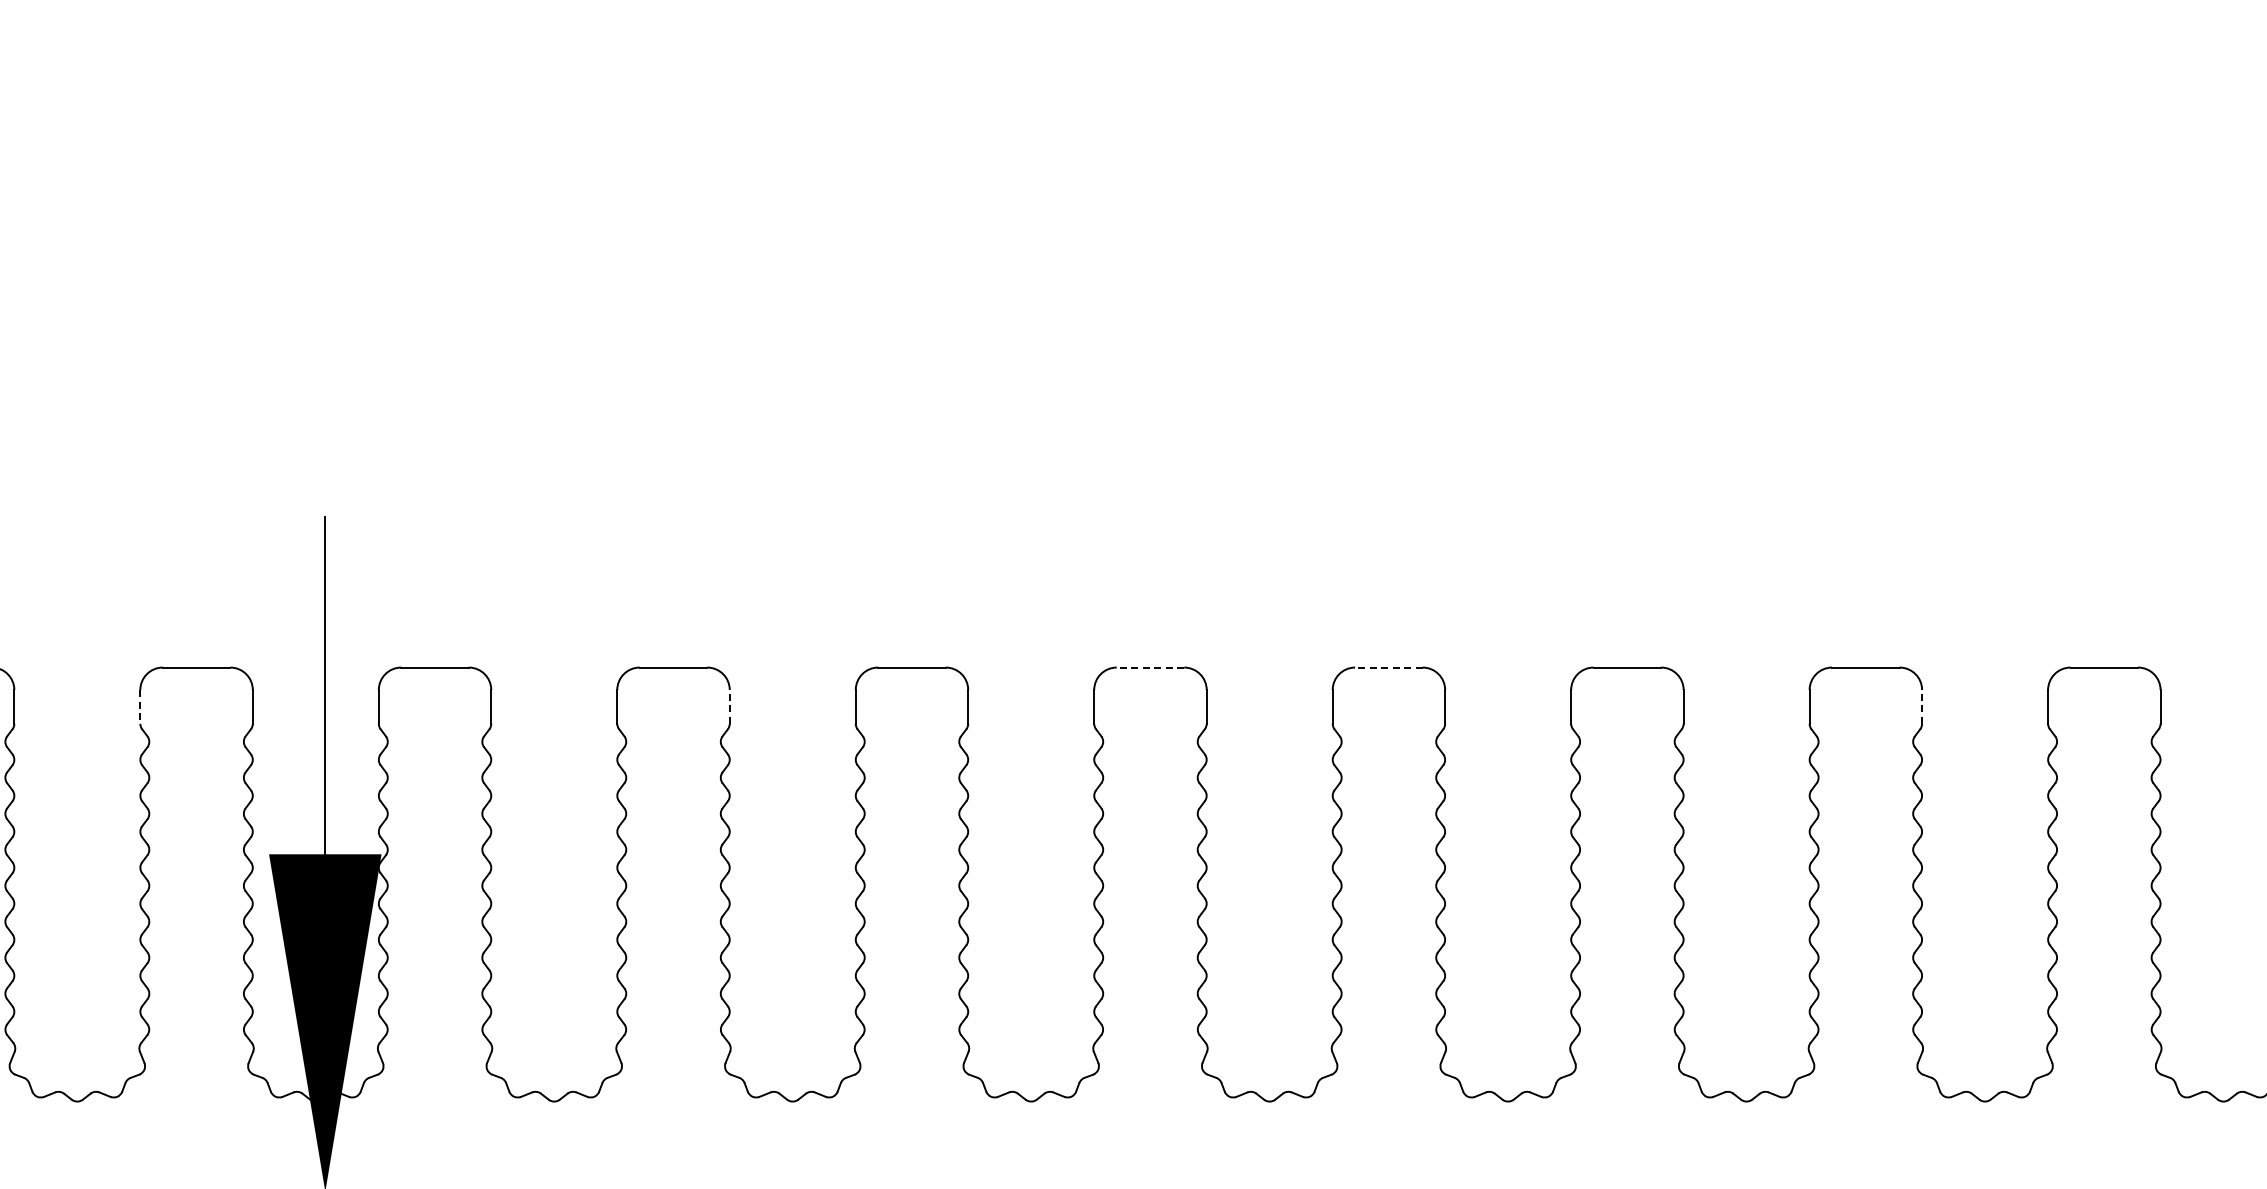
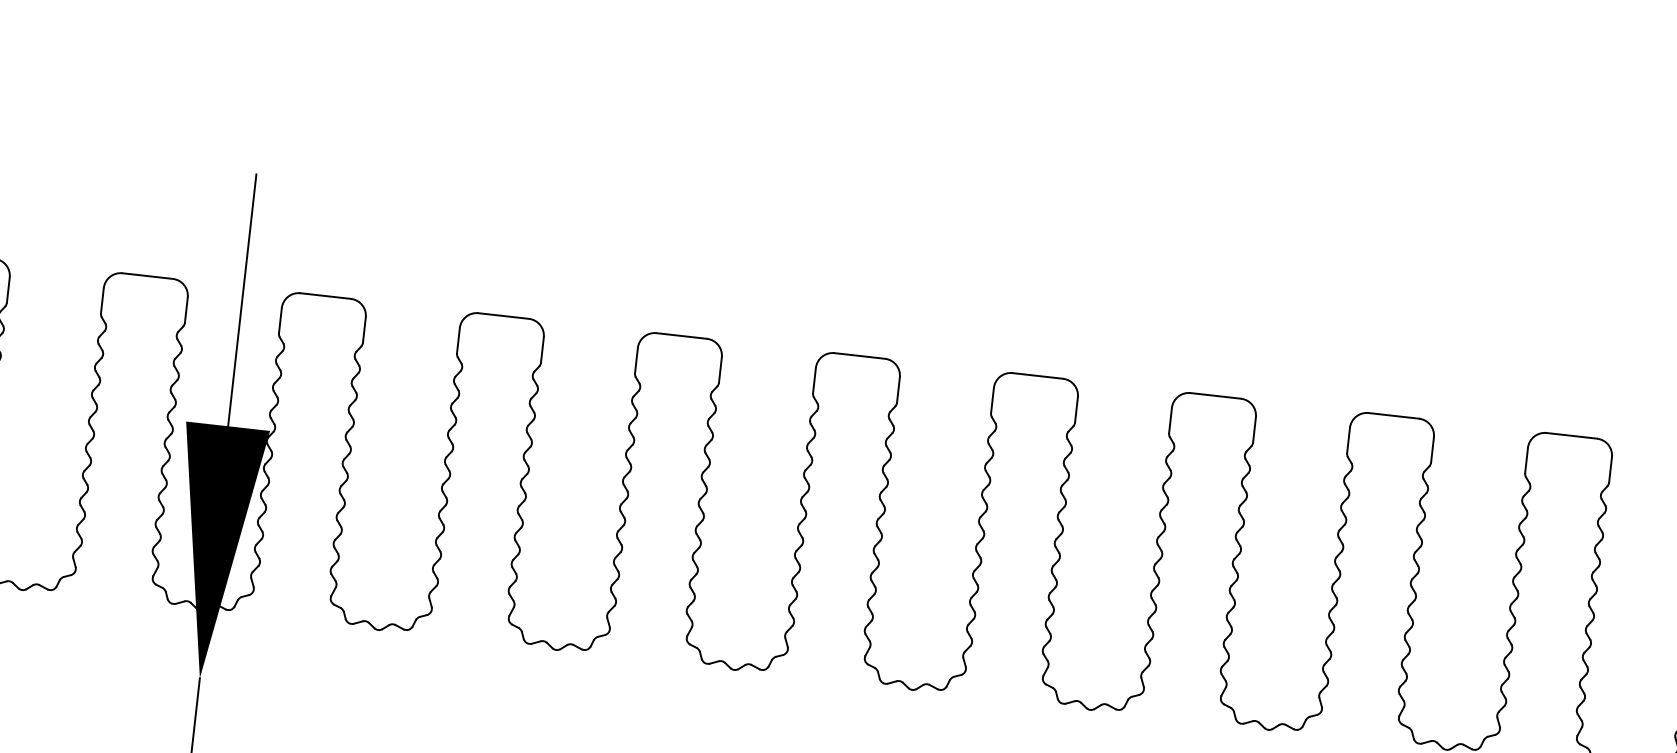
line: (1150, 667) -> (859, 355), dashed -> solid
line: (1388, 667) -> (1037, 375), dashed -> solid
line: (140, 706) -> (102, 300), dashed -> solid
line: (729, 706) -> (542, 349), dashed -> solid
line: (1922, 706) -> (1432, 449), dashed -> solid

